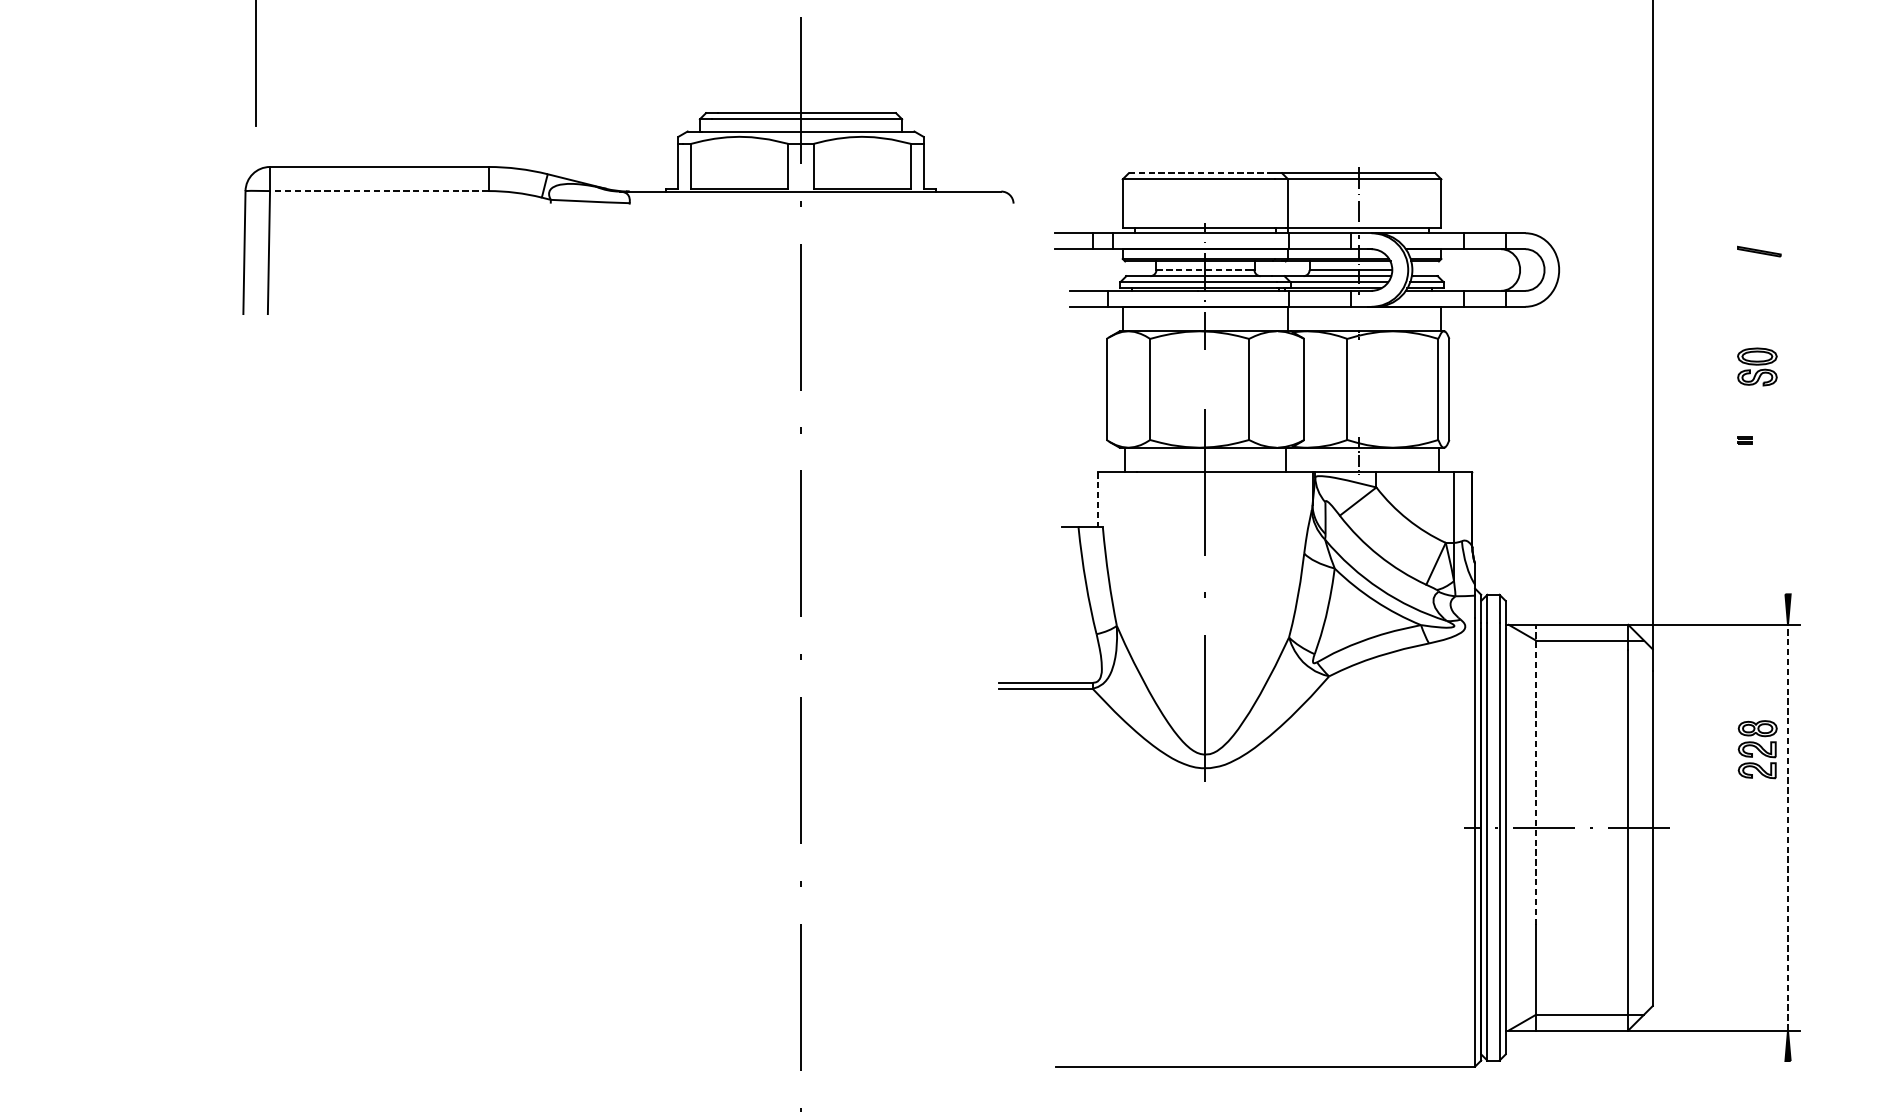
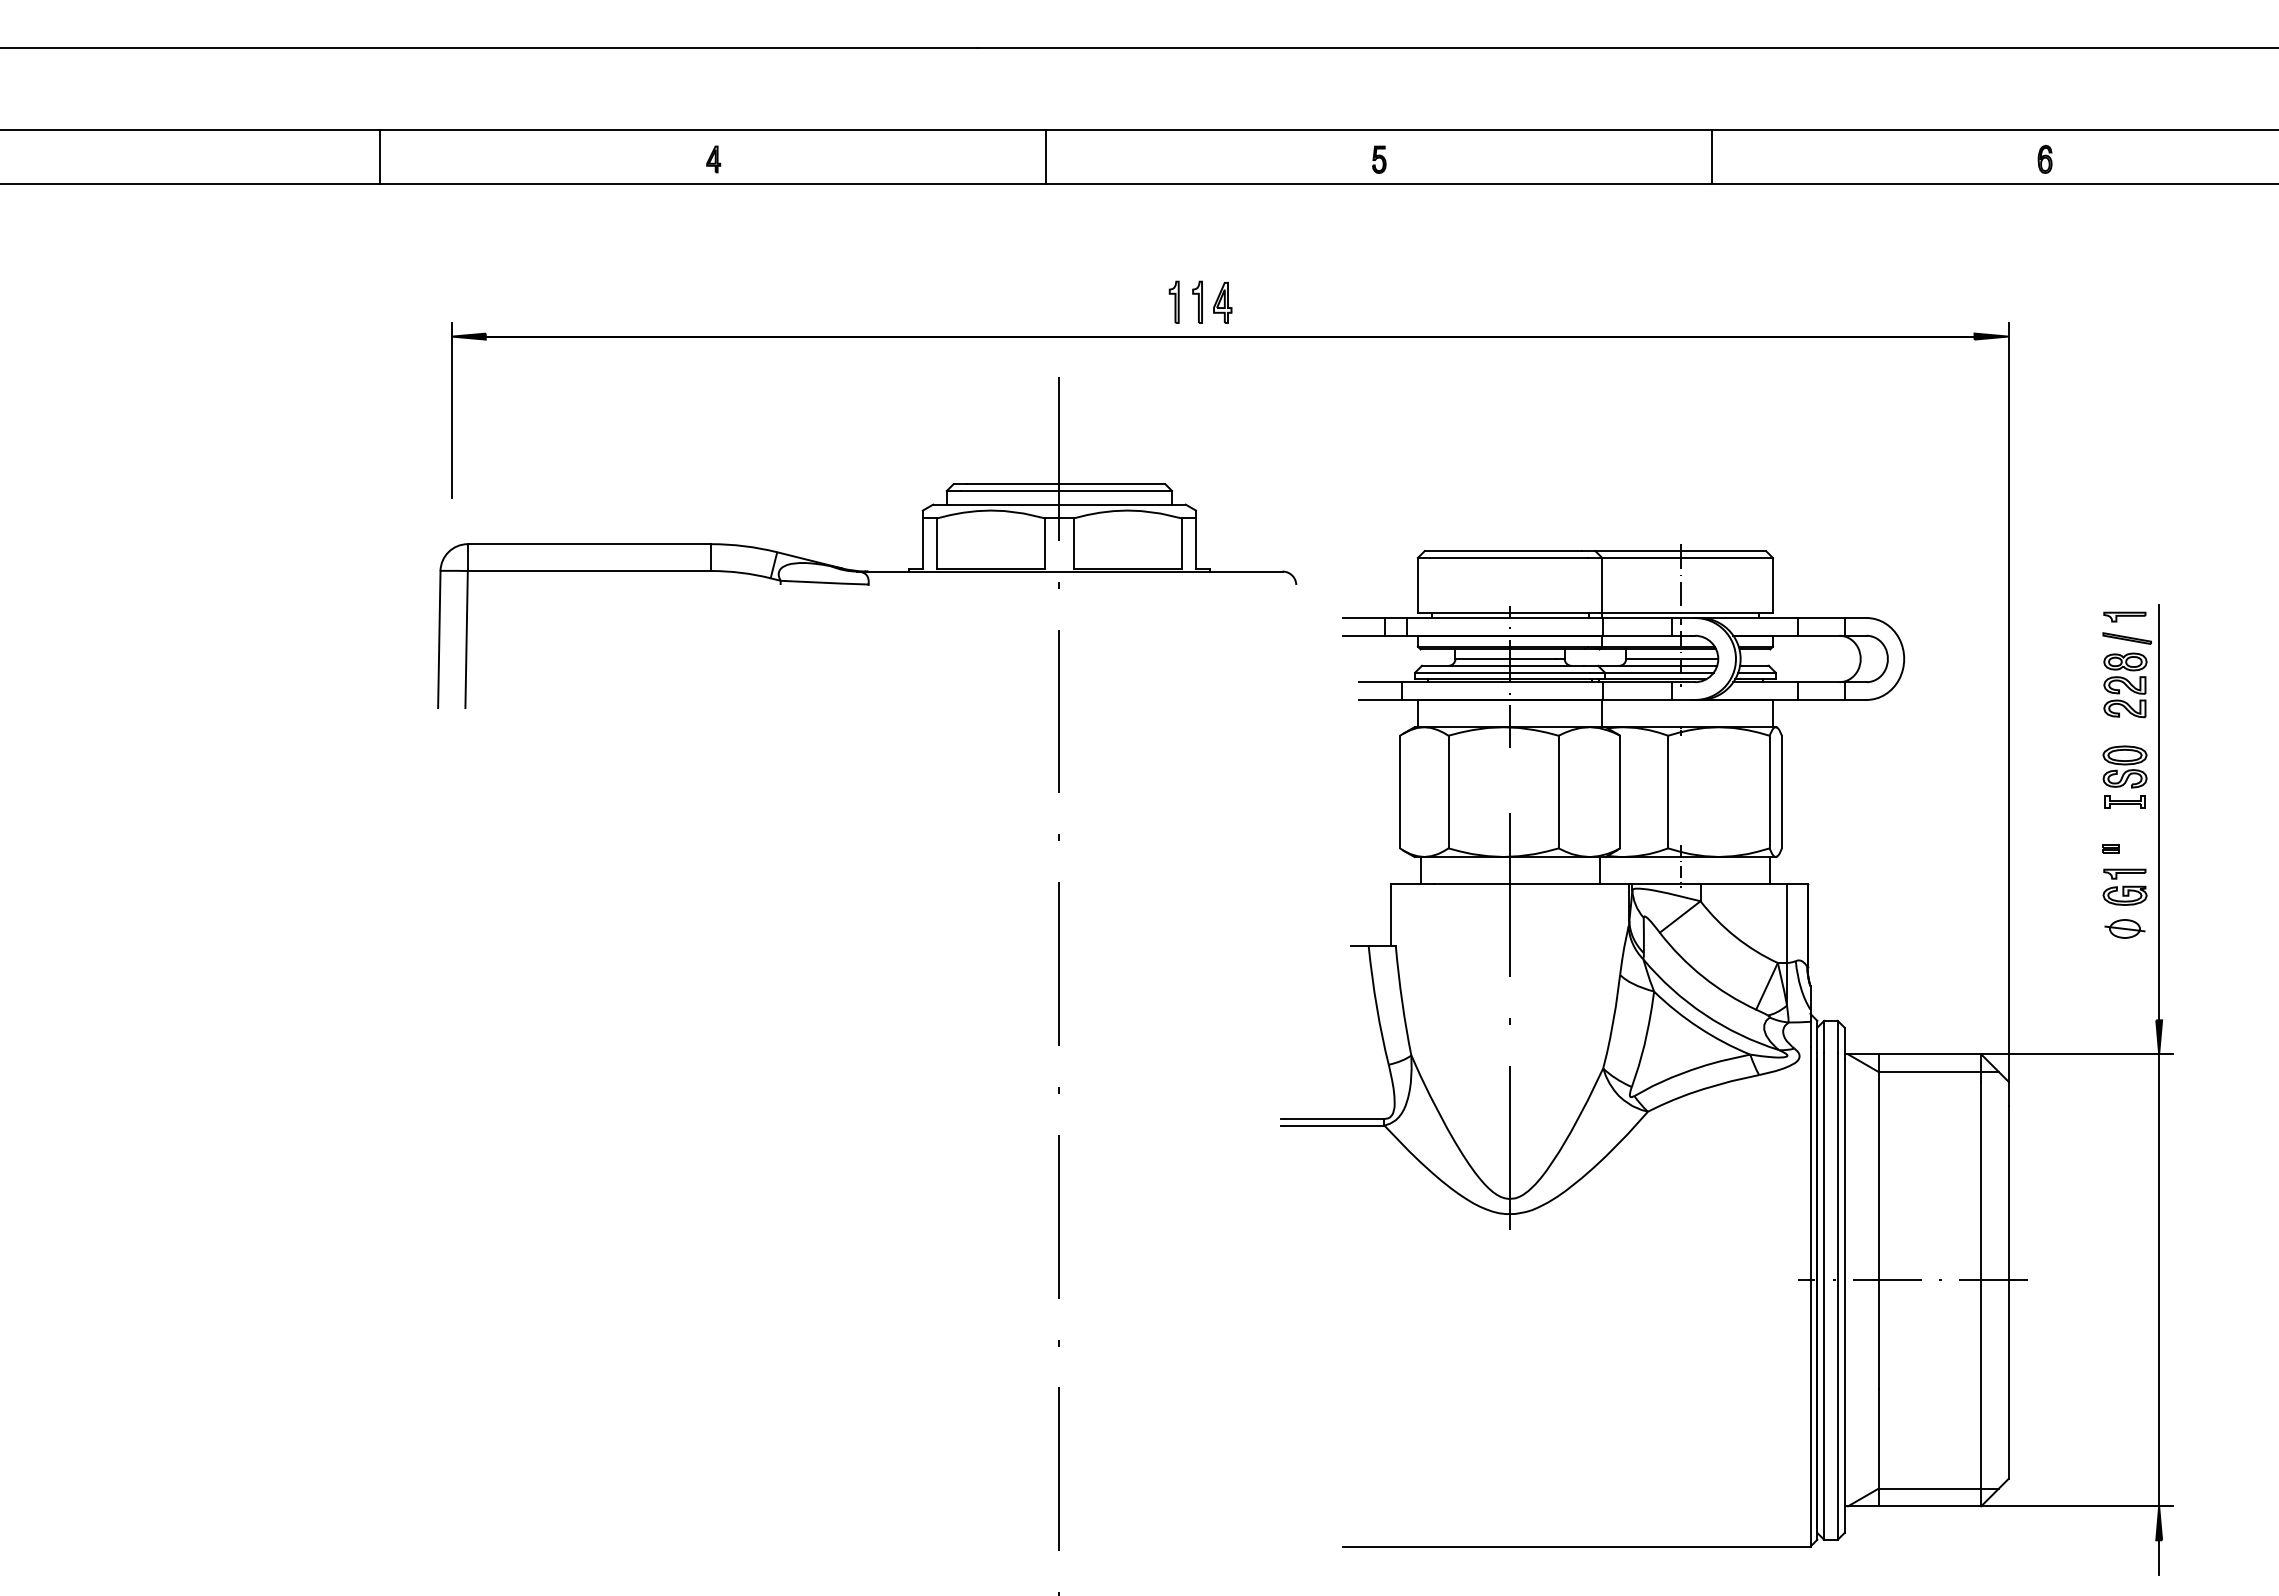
line: (1199, 173) -> (1503, 551), dashed -> solid
line: (379, 191) -> (589, 571), dashed -> solid
part: (1756, 231) -> (2124, 616), added
line: (1202, 270) -> (1506, 659), dashed -> solid
part: (1756, 397) -> (2124, 801), added
line: (1788, 407) -> (2159, 812), added
part: (1756, 474) -> (2124, 886), added
line: (1098, 500) -> (1390, 915), dashed -> solid
part: (1756, 511) -> (2124, 928), added
part: (1757, 749) -> (2125, 685), moved
line: (1536, 773) -> (1878, 1220), dashed -> solid
line: (1788, 826) -> (2159, 1279), dashed -> solid
line: (1788, 1076) -> (2159, 1557), added

